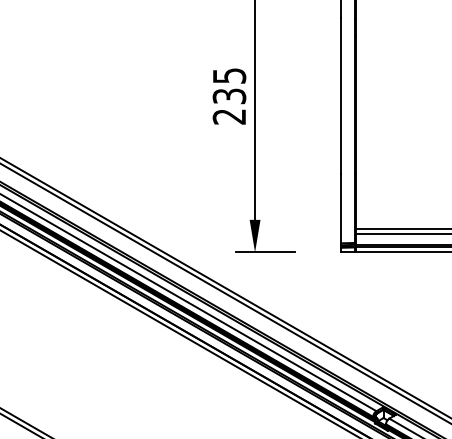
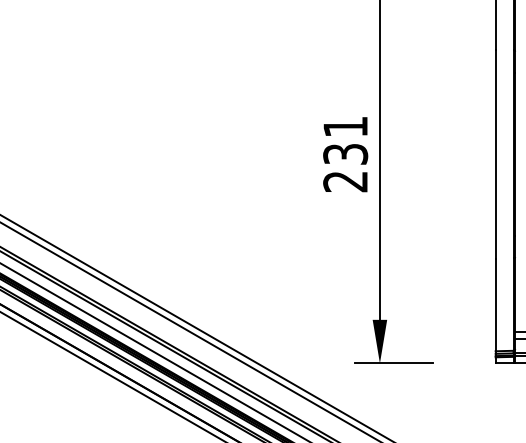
text: (229, 75) -> (345, 126), 235 -> 231

